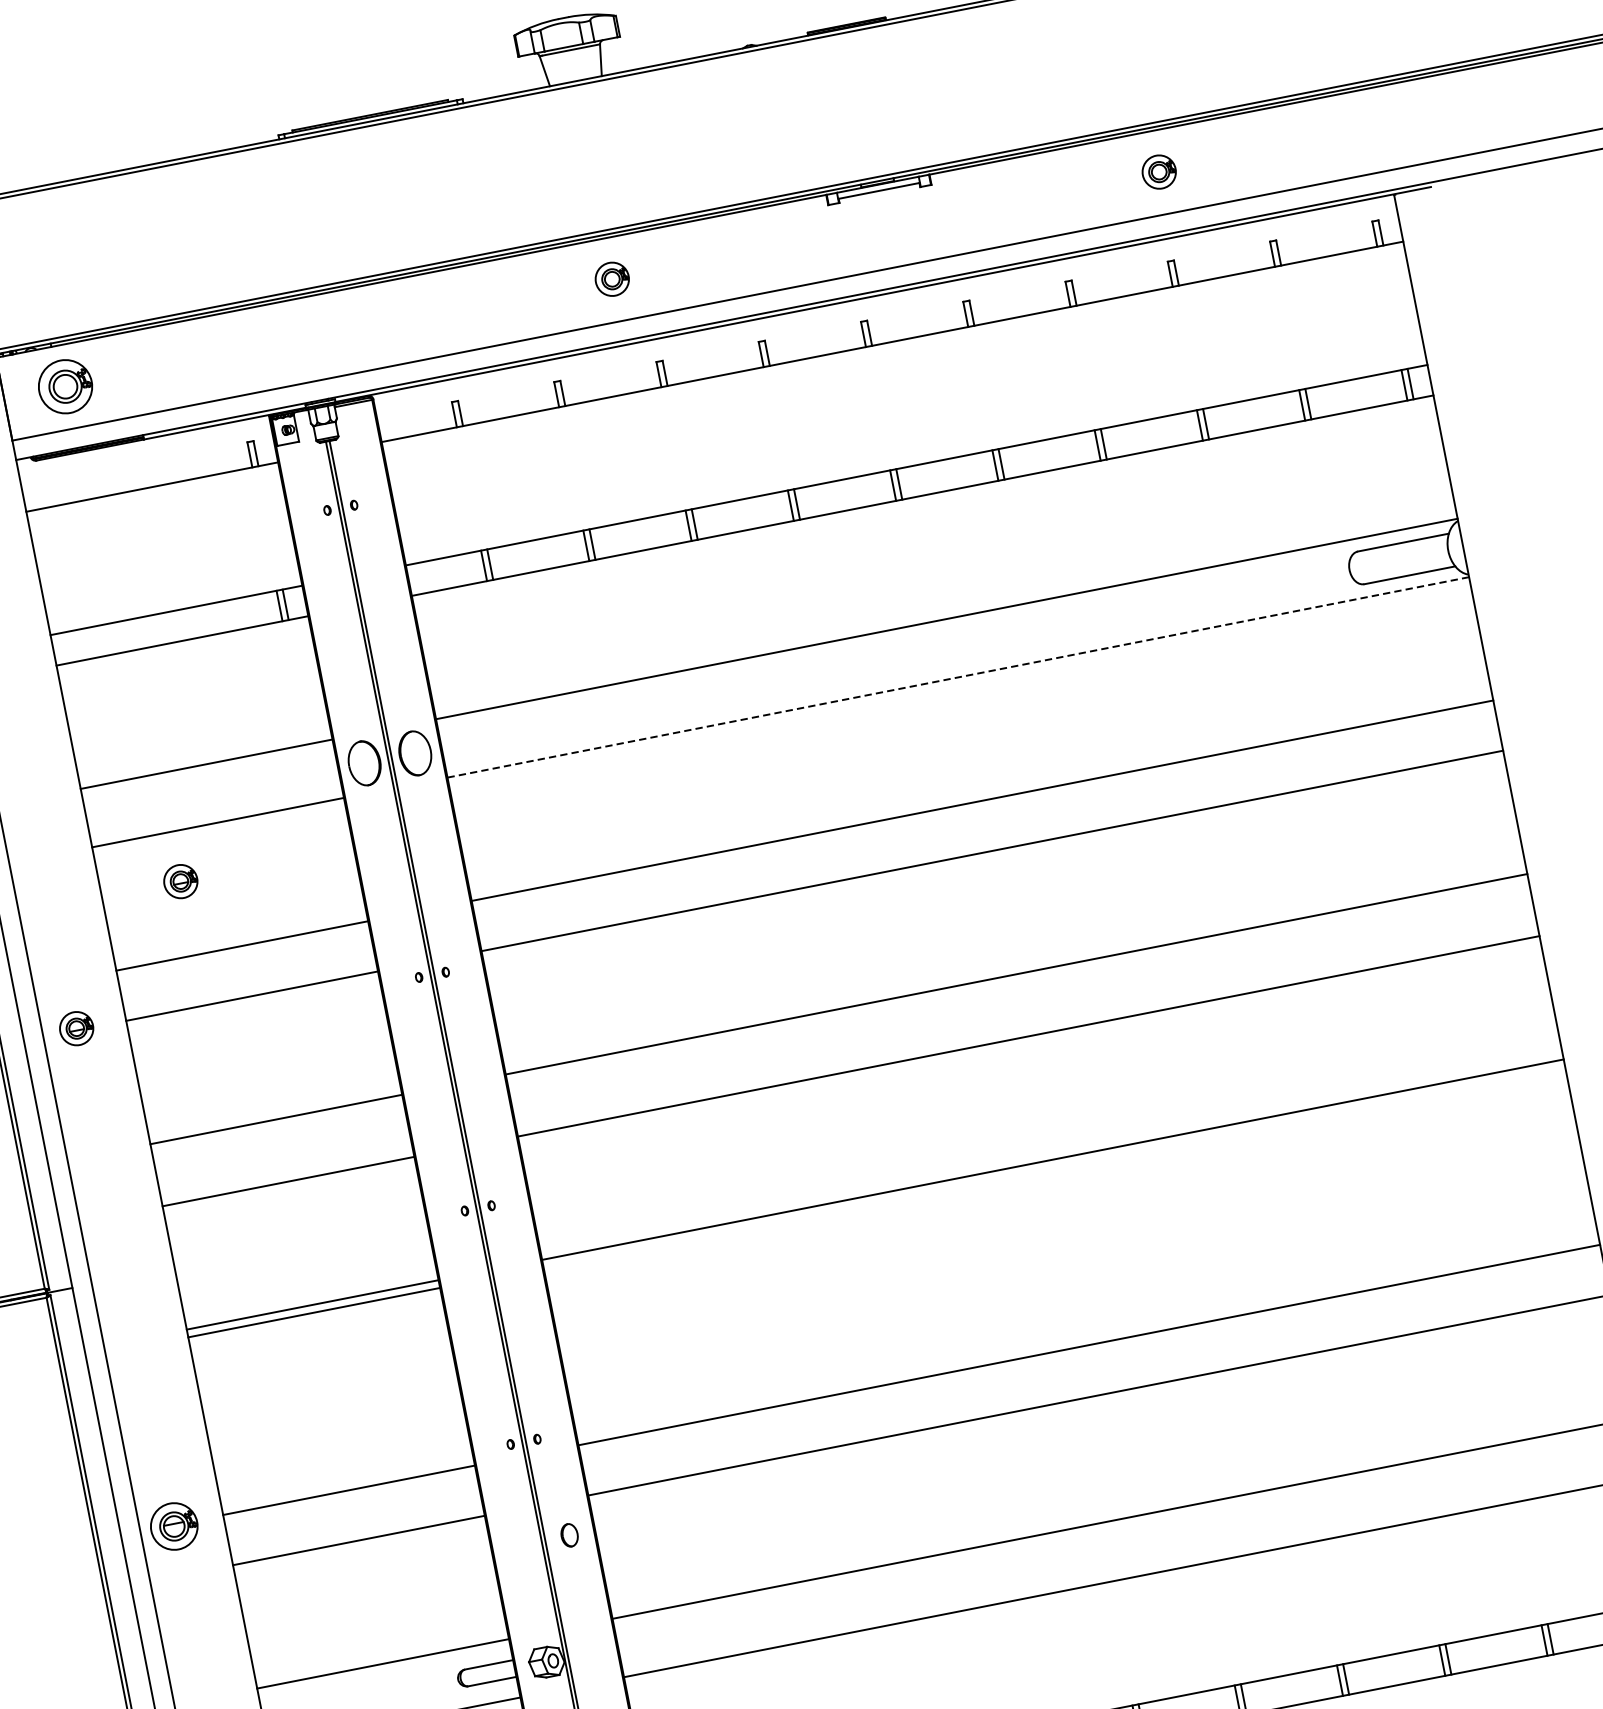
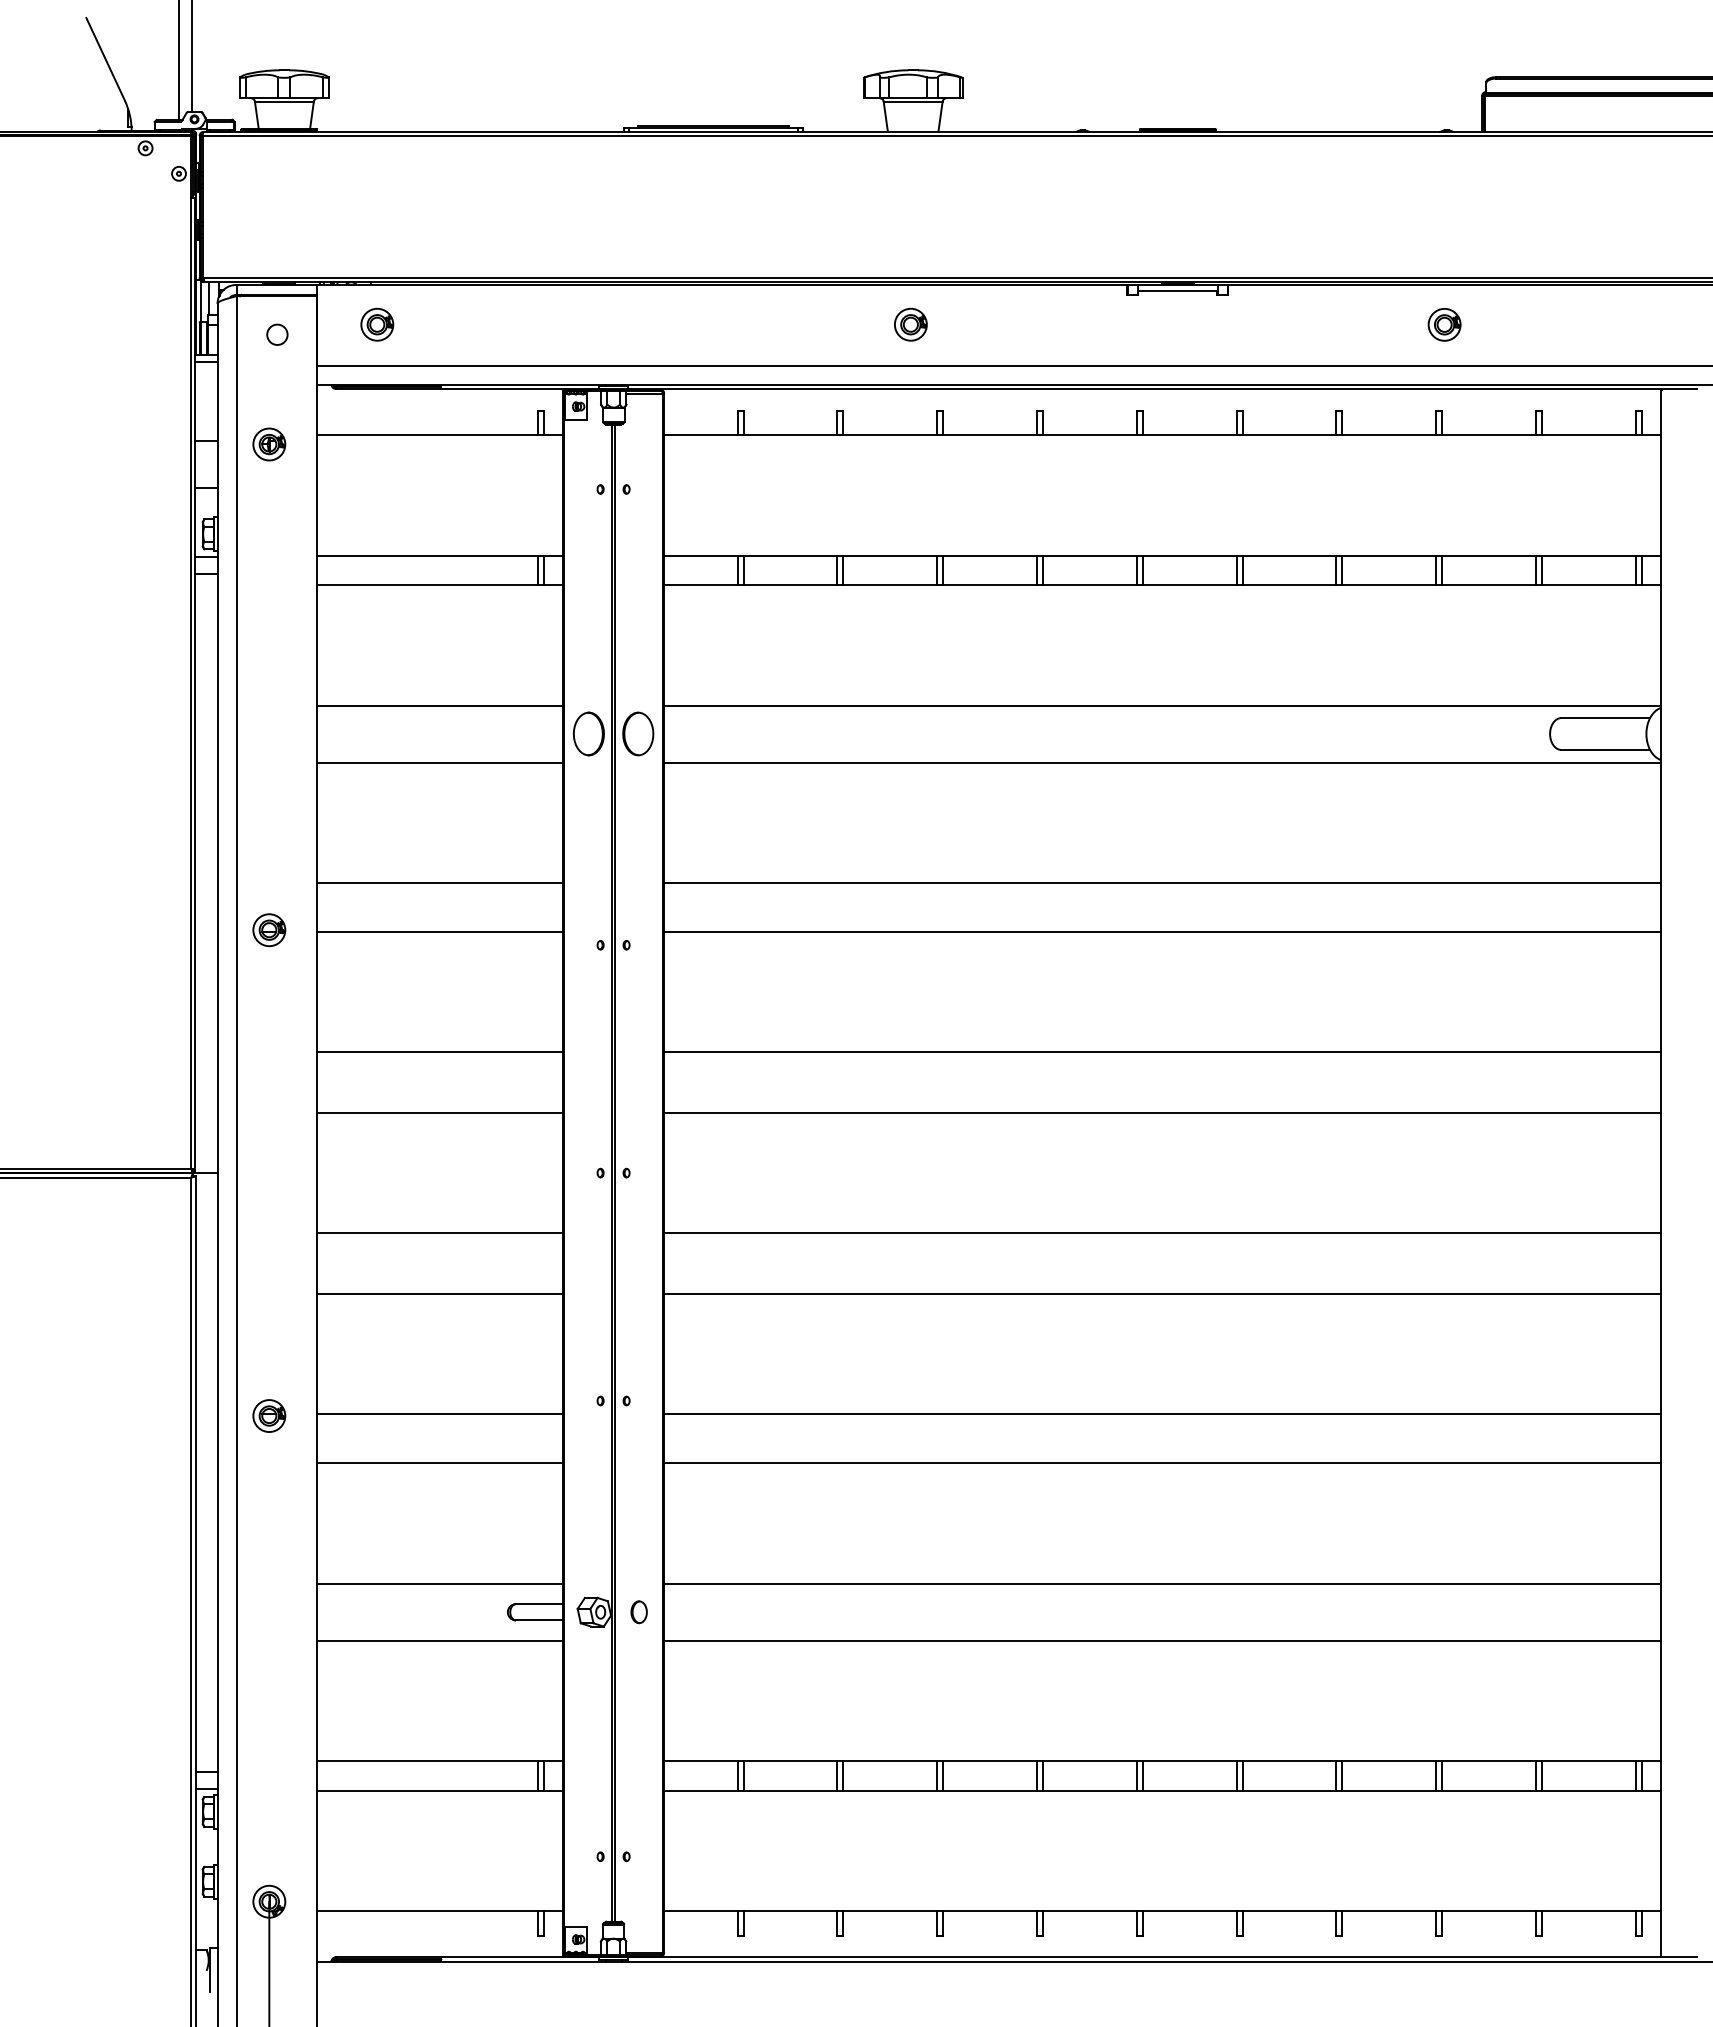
part: (65, 386) -> (377, 324), size x0.62
line: (958, 677) -> (1162, 762), dashed -> solid
part: (181, 881) -> (394, 811), removed
line: (1064, 1221) -> (1162, 1293), added
line: (314, 1312) -> (440, 1293), moved
part: (174, 1525) -> (269, 1415), size x0.71
part: (568, 1535) -> (638, 1612), moved

